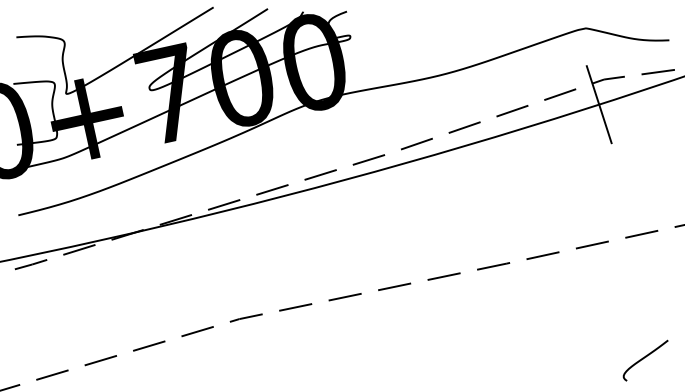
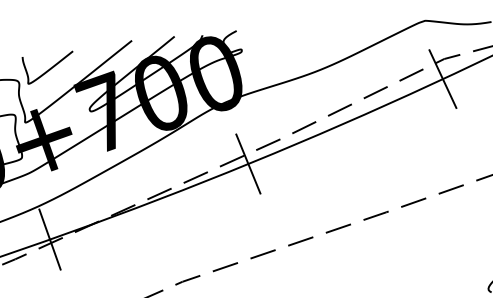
curve: (105, 29) -> (49, 68), added
line: (340, 181) -> (248, 164), added
line: (78, 244) -> (49, 239), added

